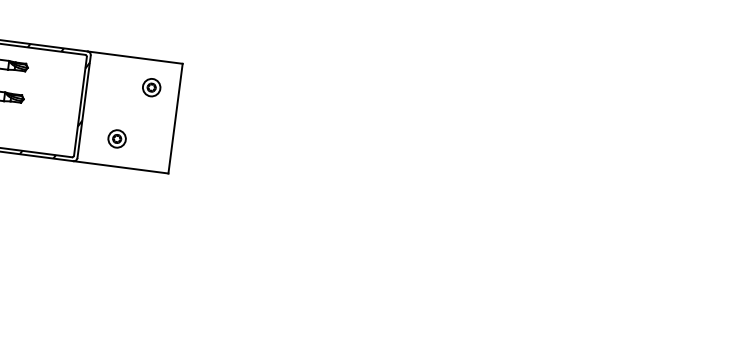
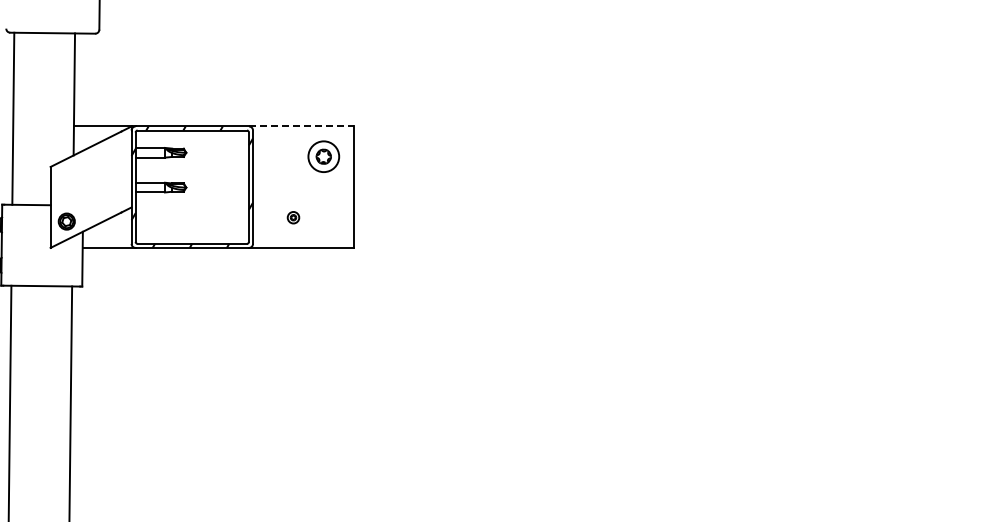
line: (135, 57) -> (301, 126), solid -> dashed
part: (151, 87) -> (323, 156), size x1.6
part: (117, 138) -> (293, 217), size x0.6

